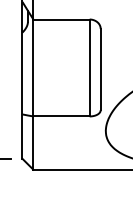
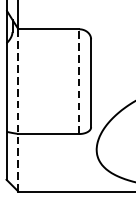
line: (89, 67) -> (79, 81), solid -> dashed
line: (33, 94) -> (18, 110), solid -> dashed

